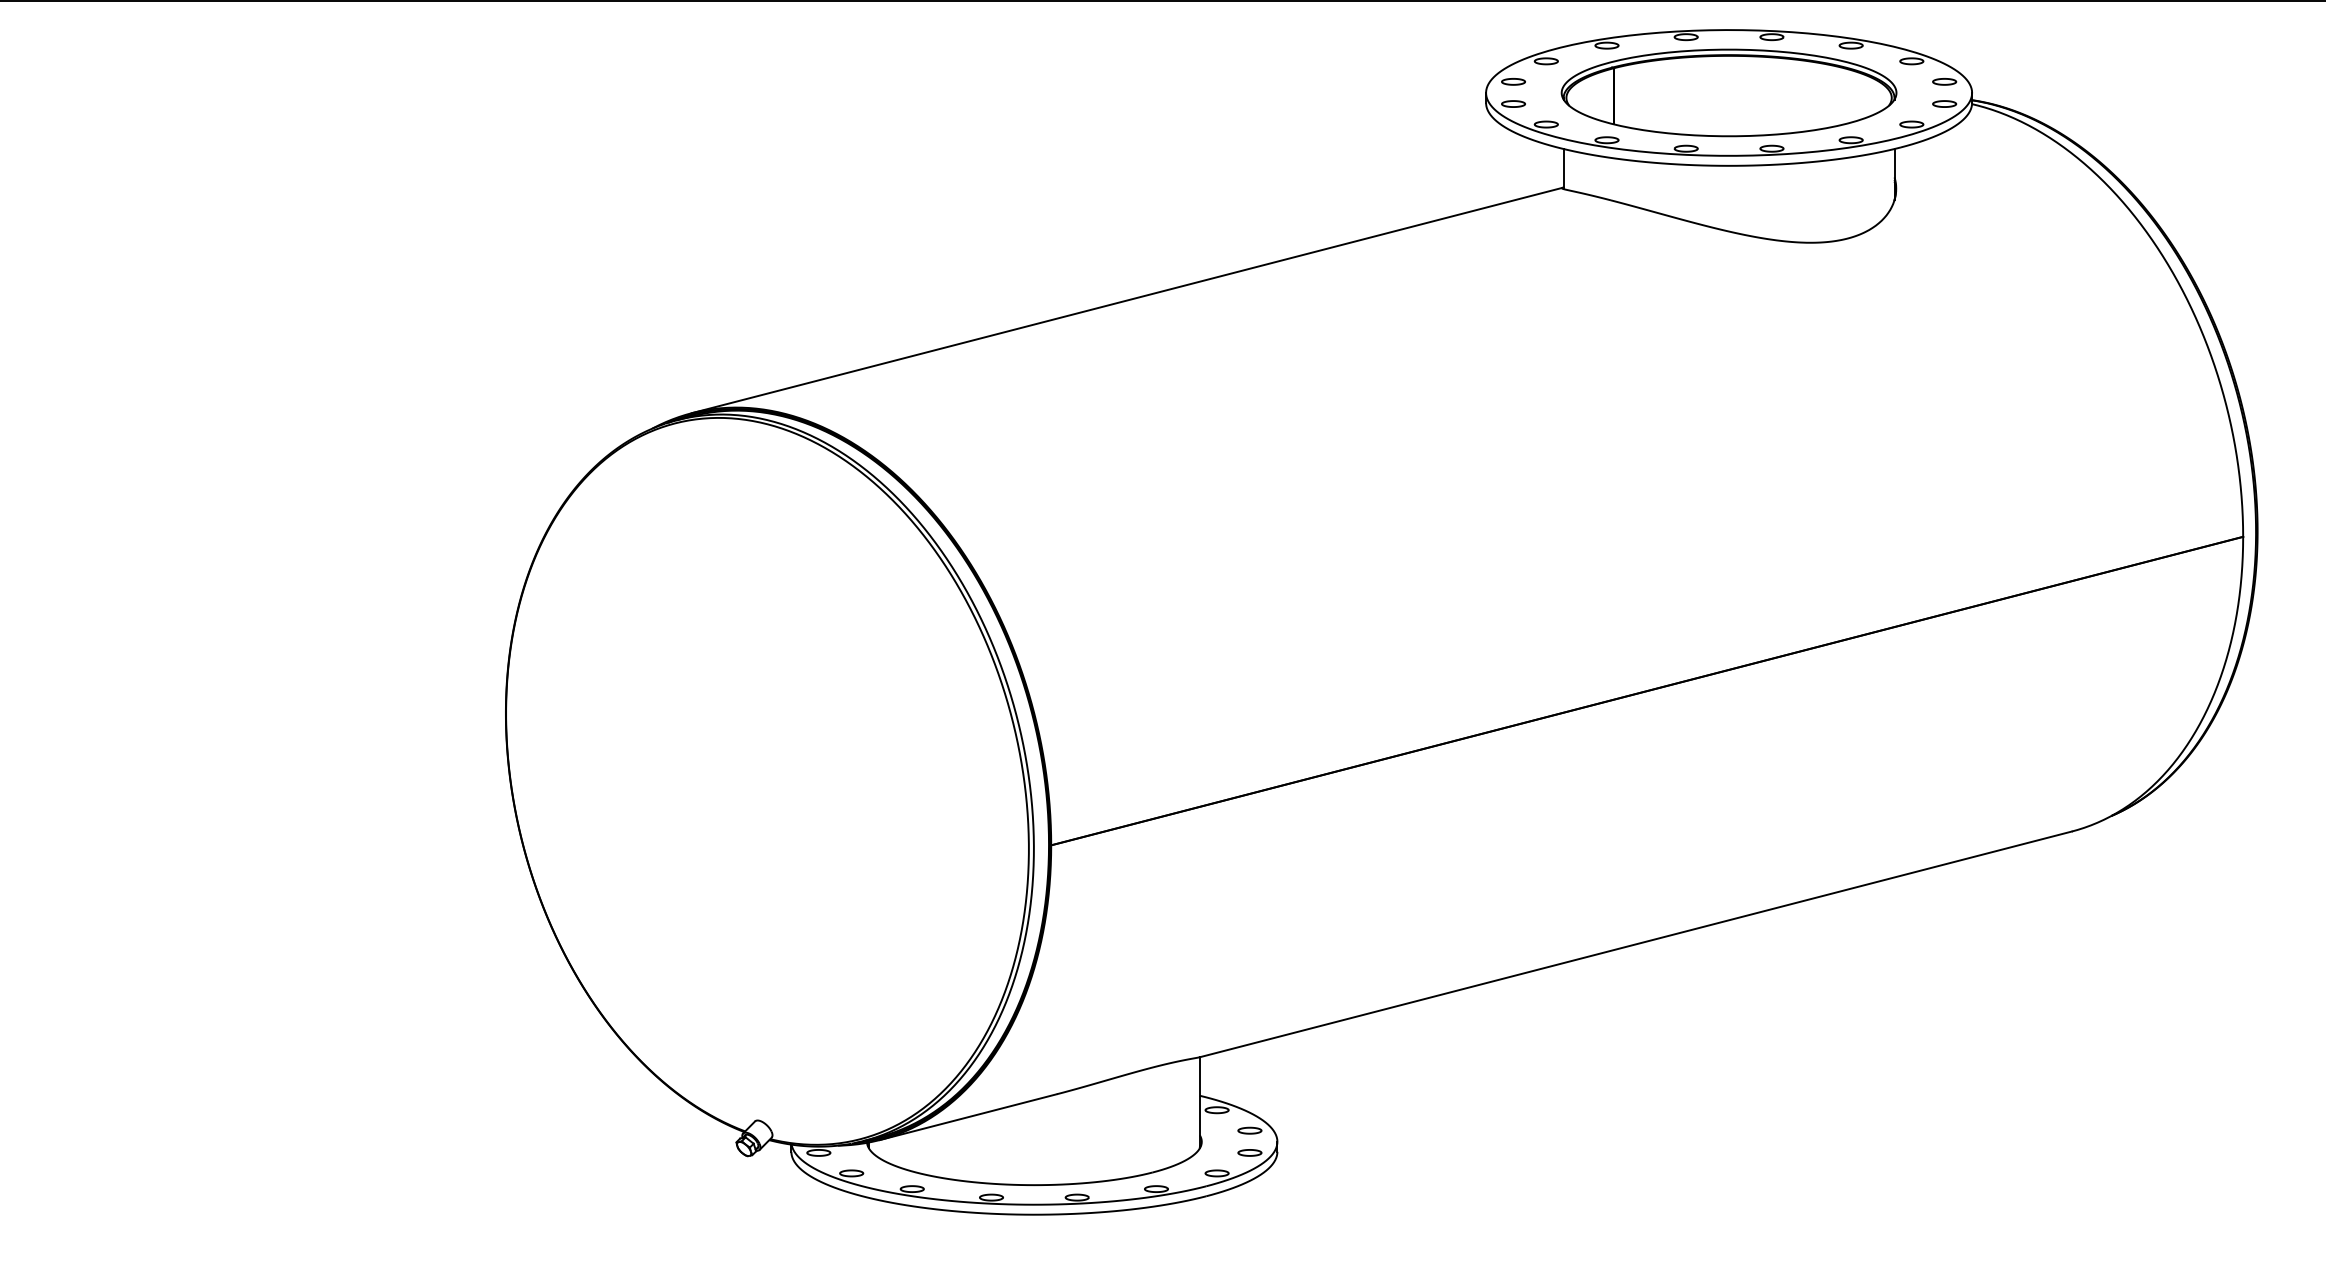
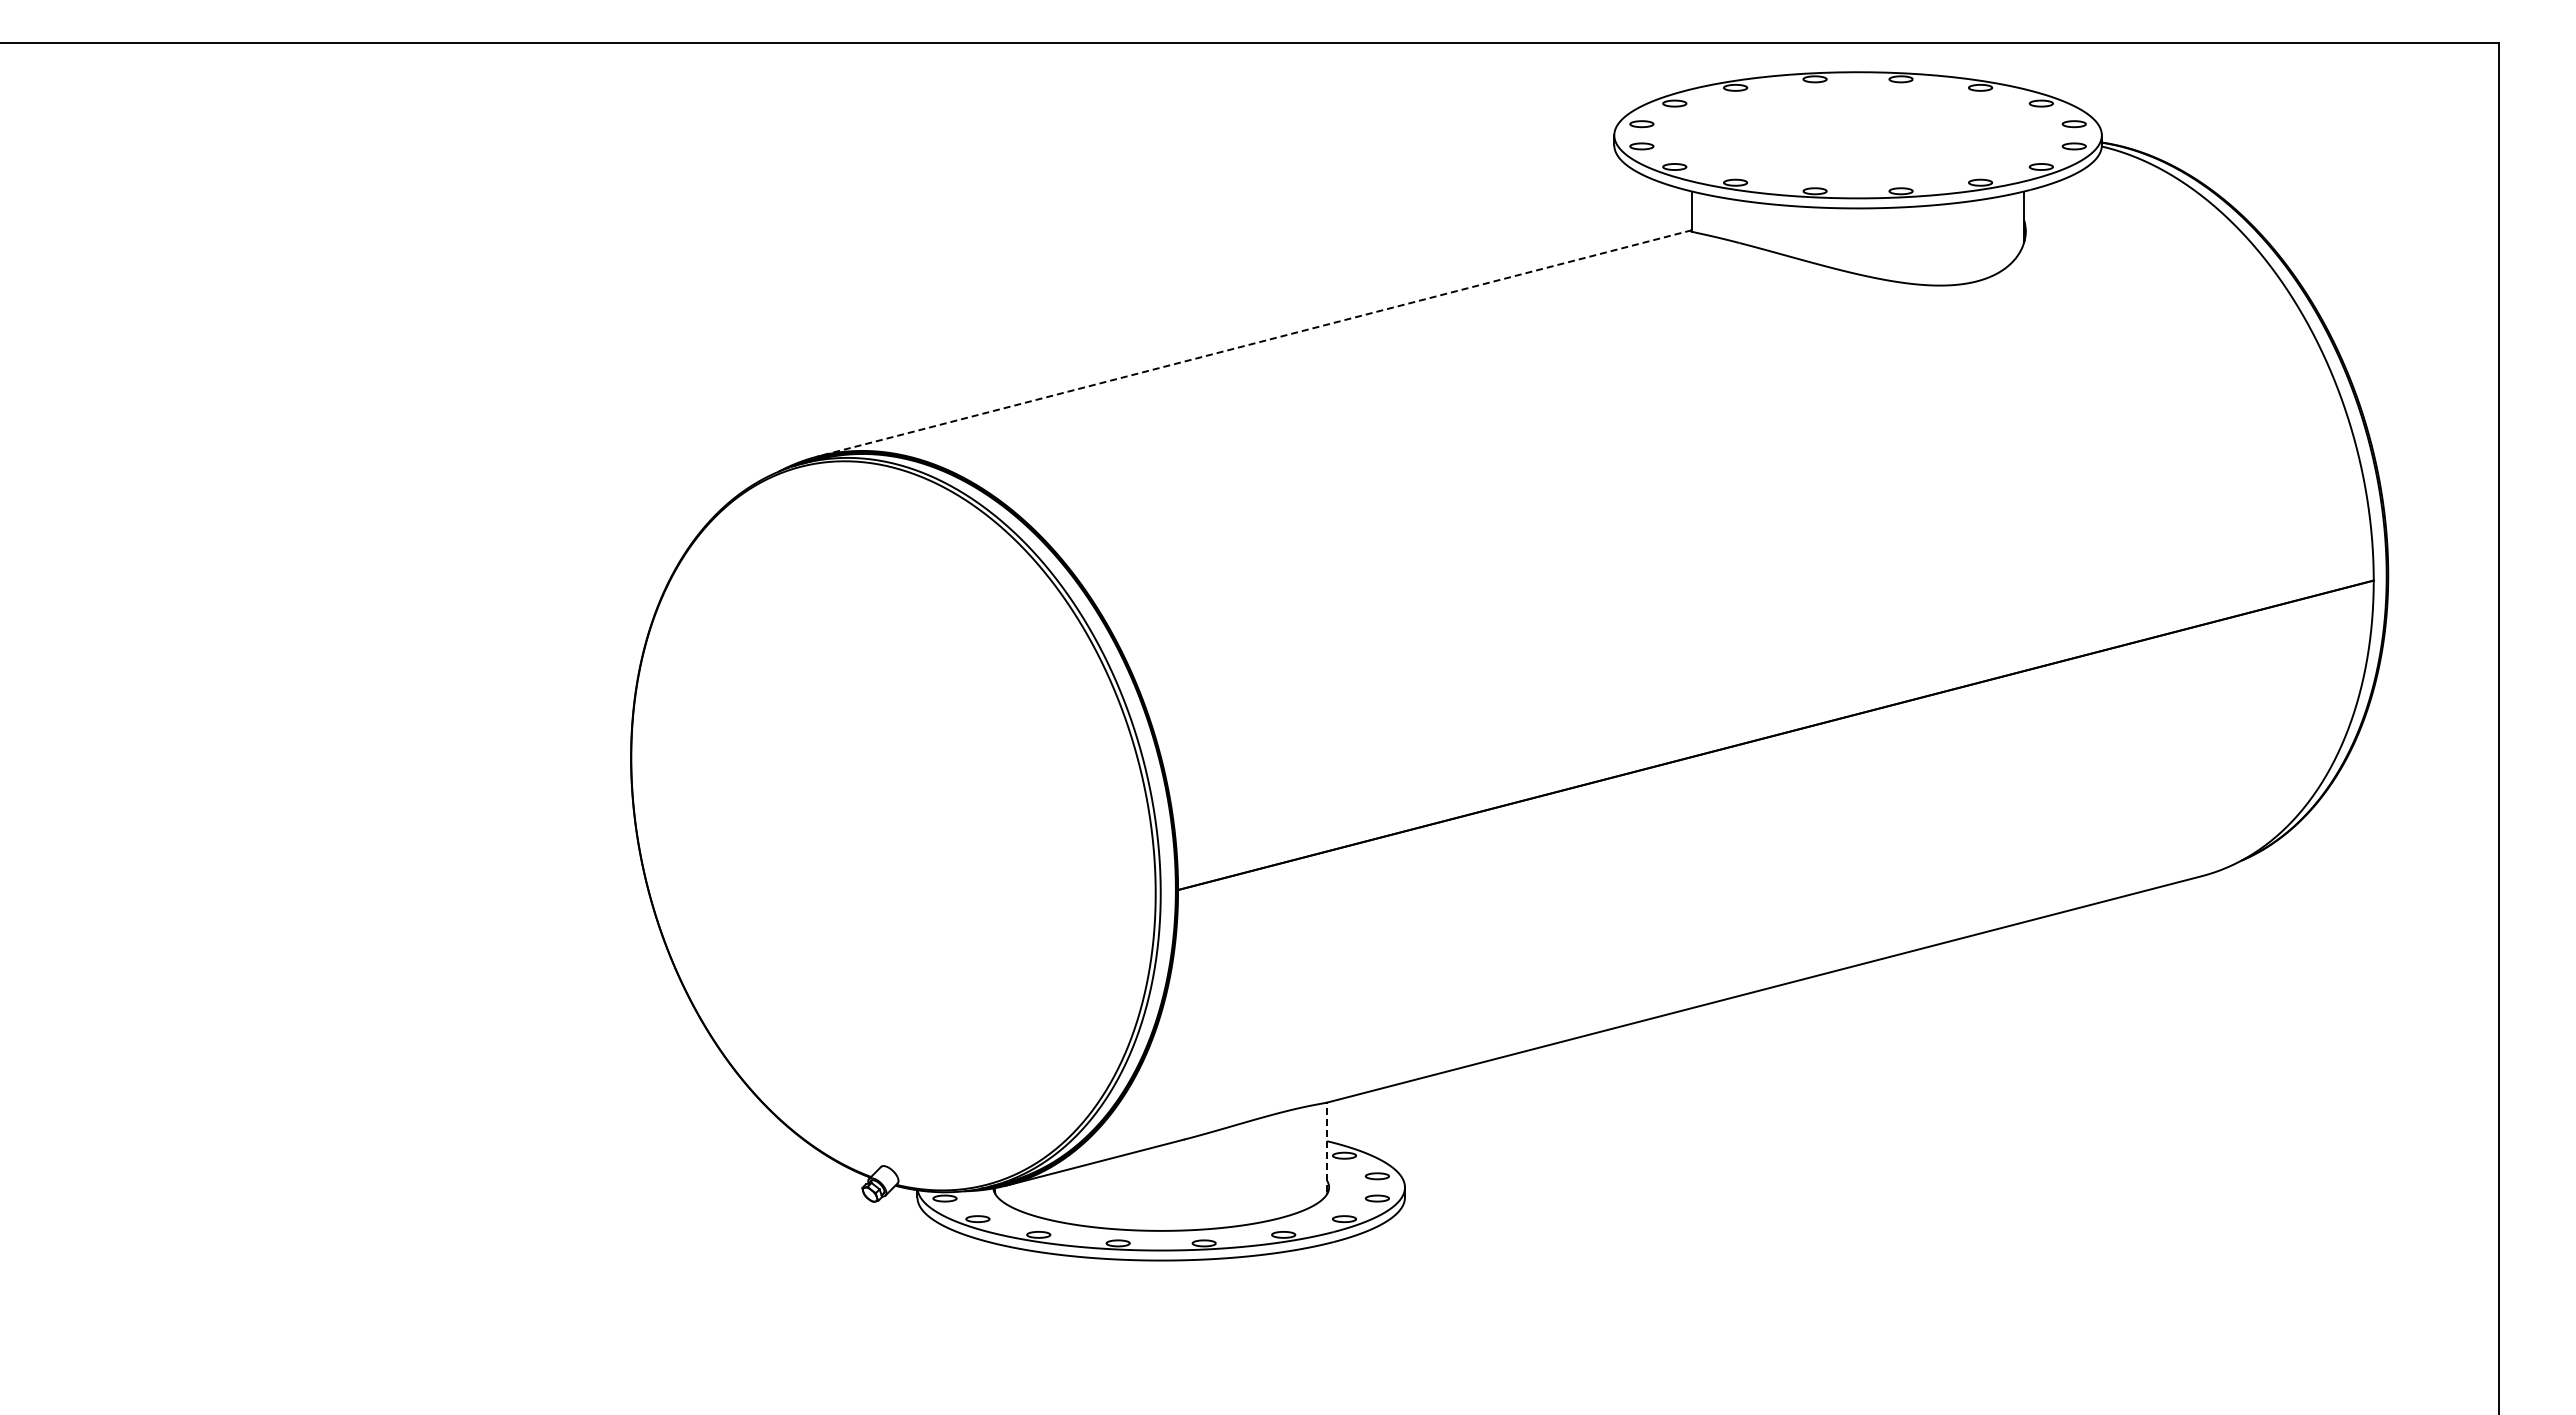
part: (1728, 93) -> (1857, 135), removed
line: (1127, 300) -> (1254, 343), solid -> dashed
line: (1200, 1102) -> (1327, 1147), solid -> dashed

